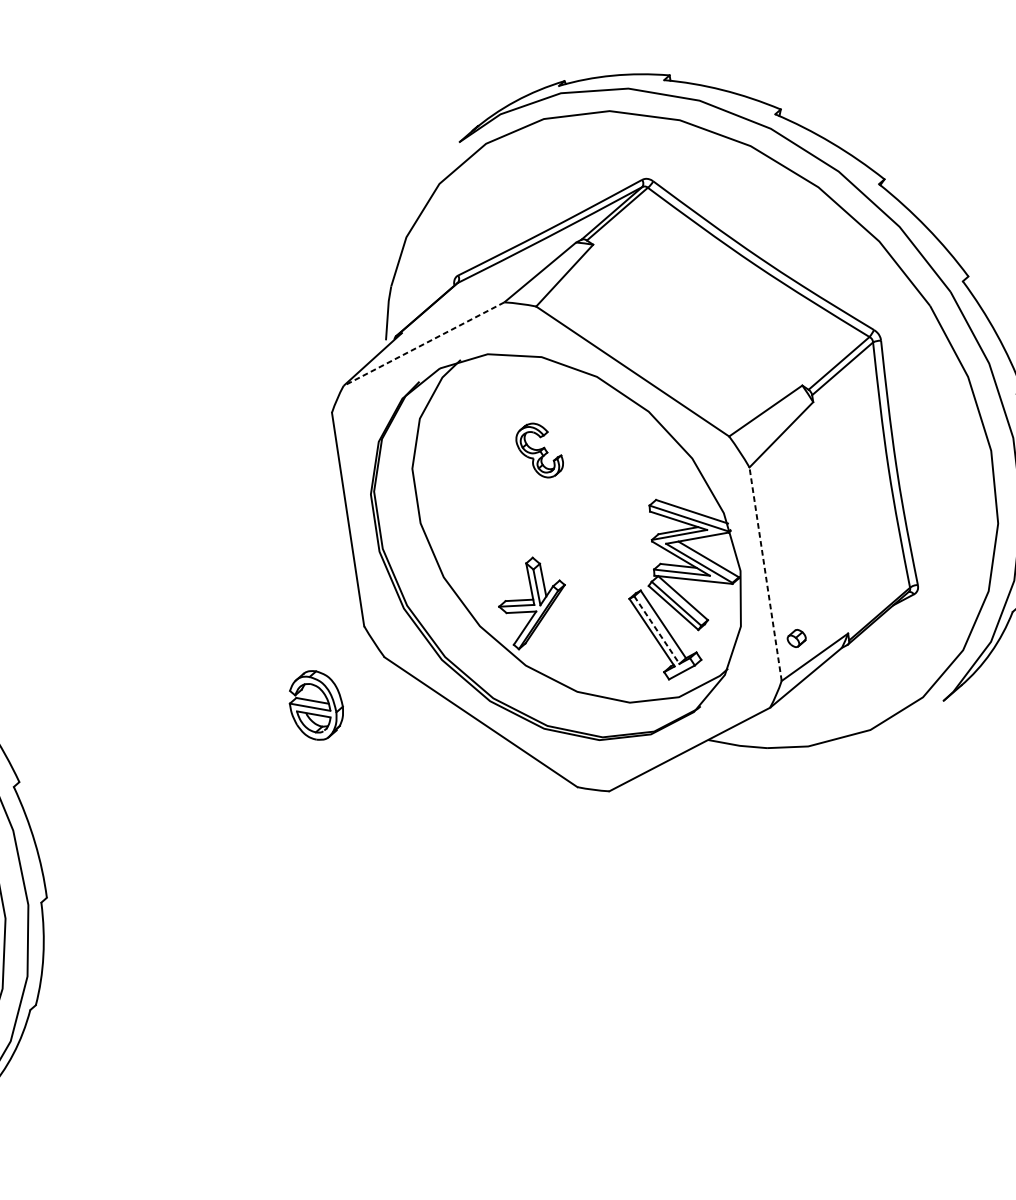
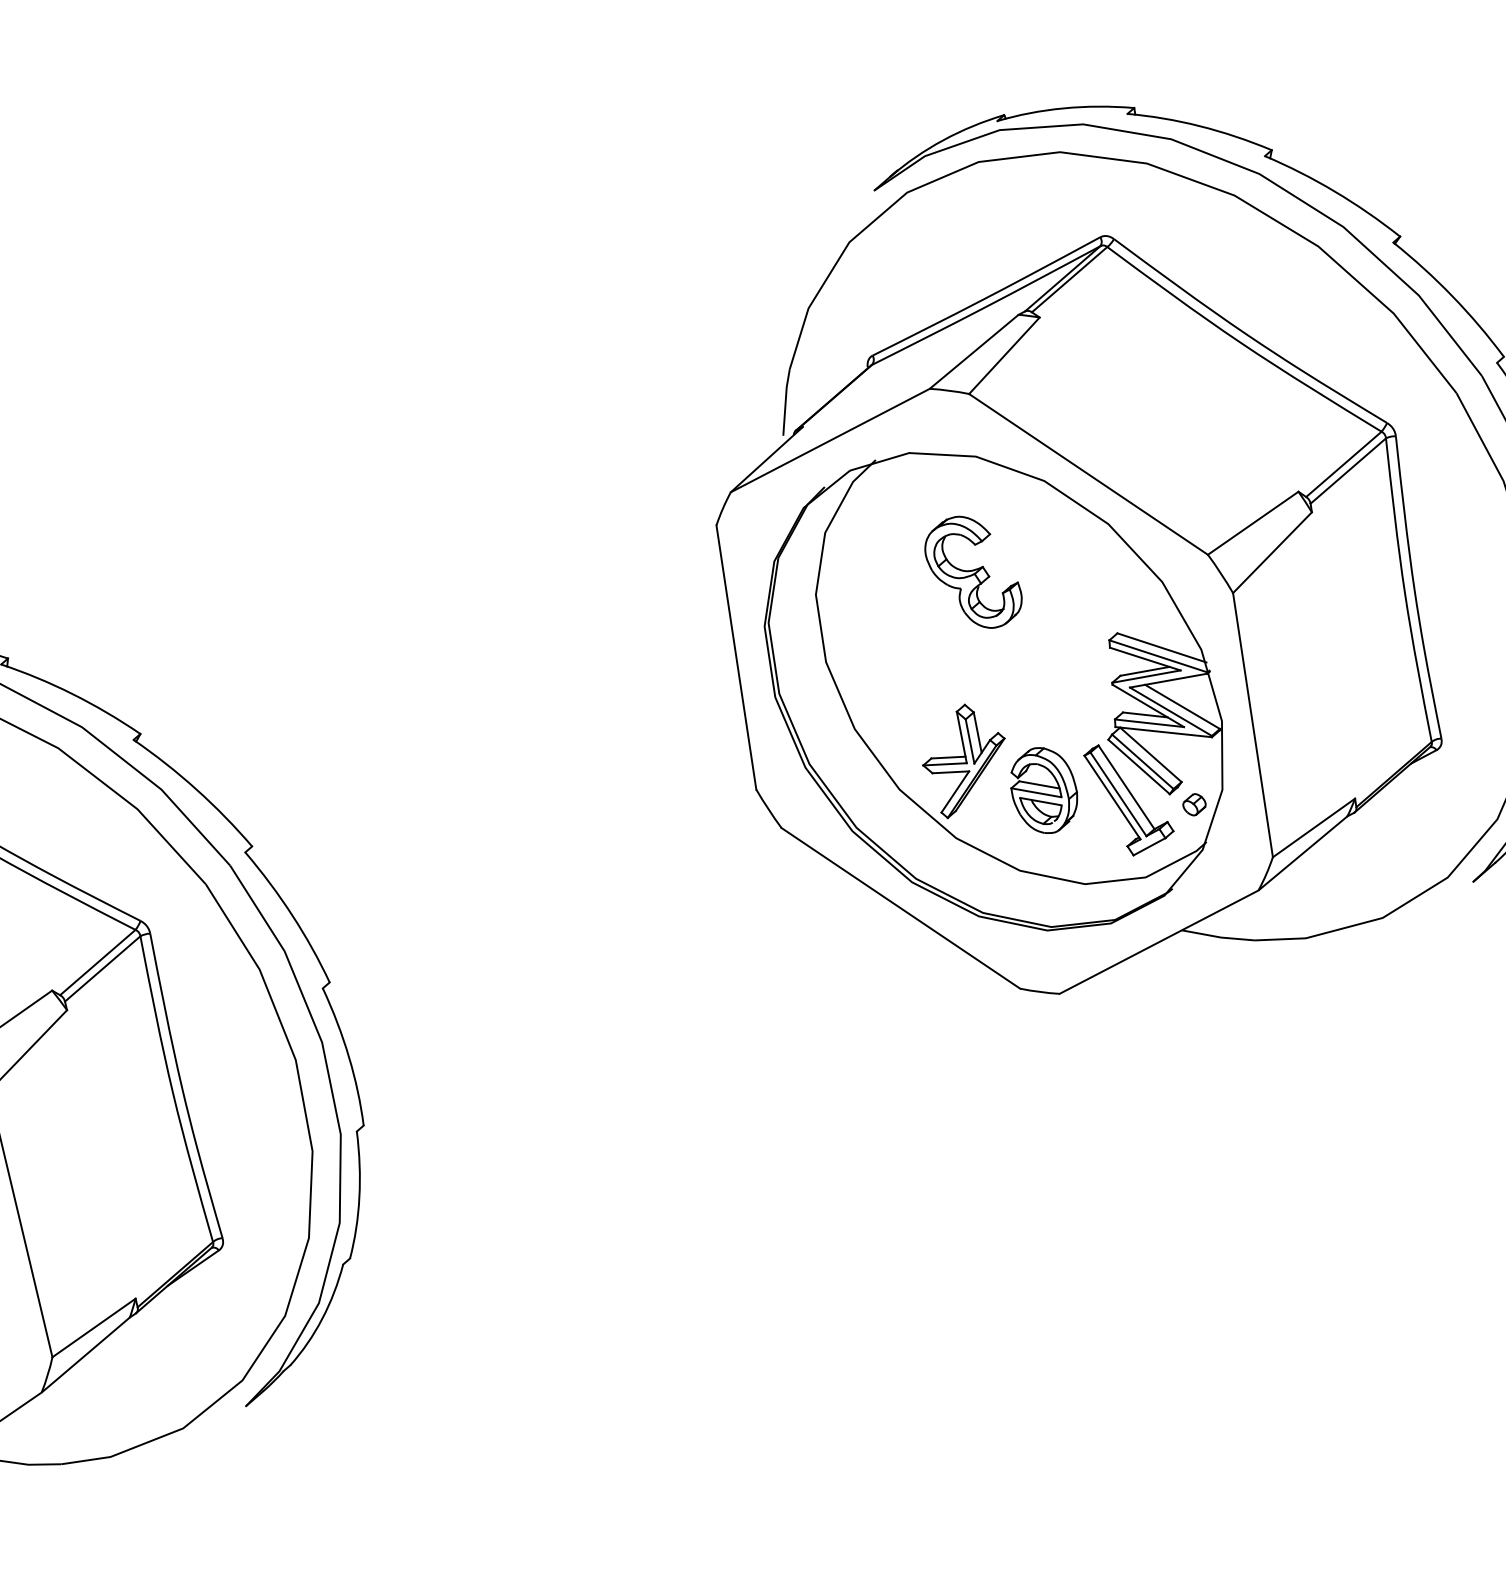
line: (423, 344) -> (829, 440), dashed -> solid
part: (539, 449) -> (973, 571), size x1.67
line: (766, 574) -> (1253, 725), dashed -> solid
line: (656, 630) -> (1118, 794), dashed -> solid
part: (796, 638) -> (1194, 804), moved
part: (316, 705) -> (1044, 790), moved

